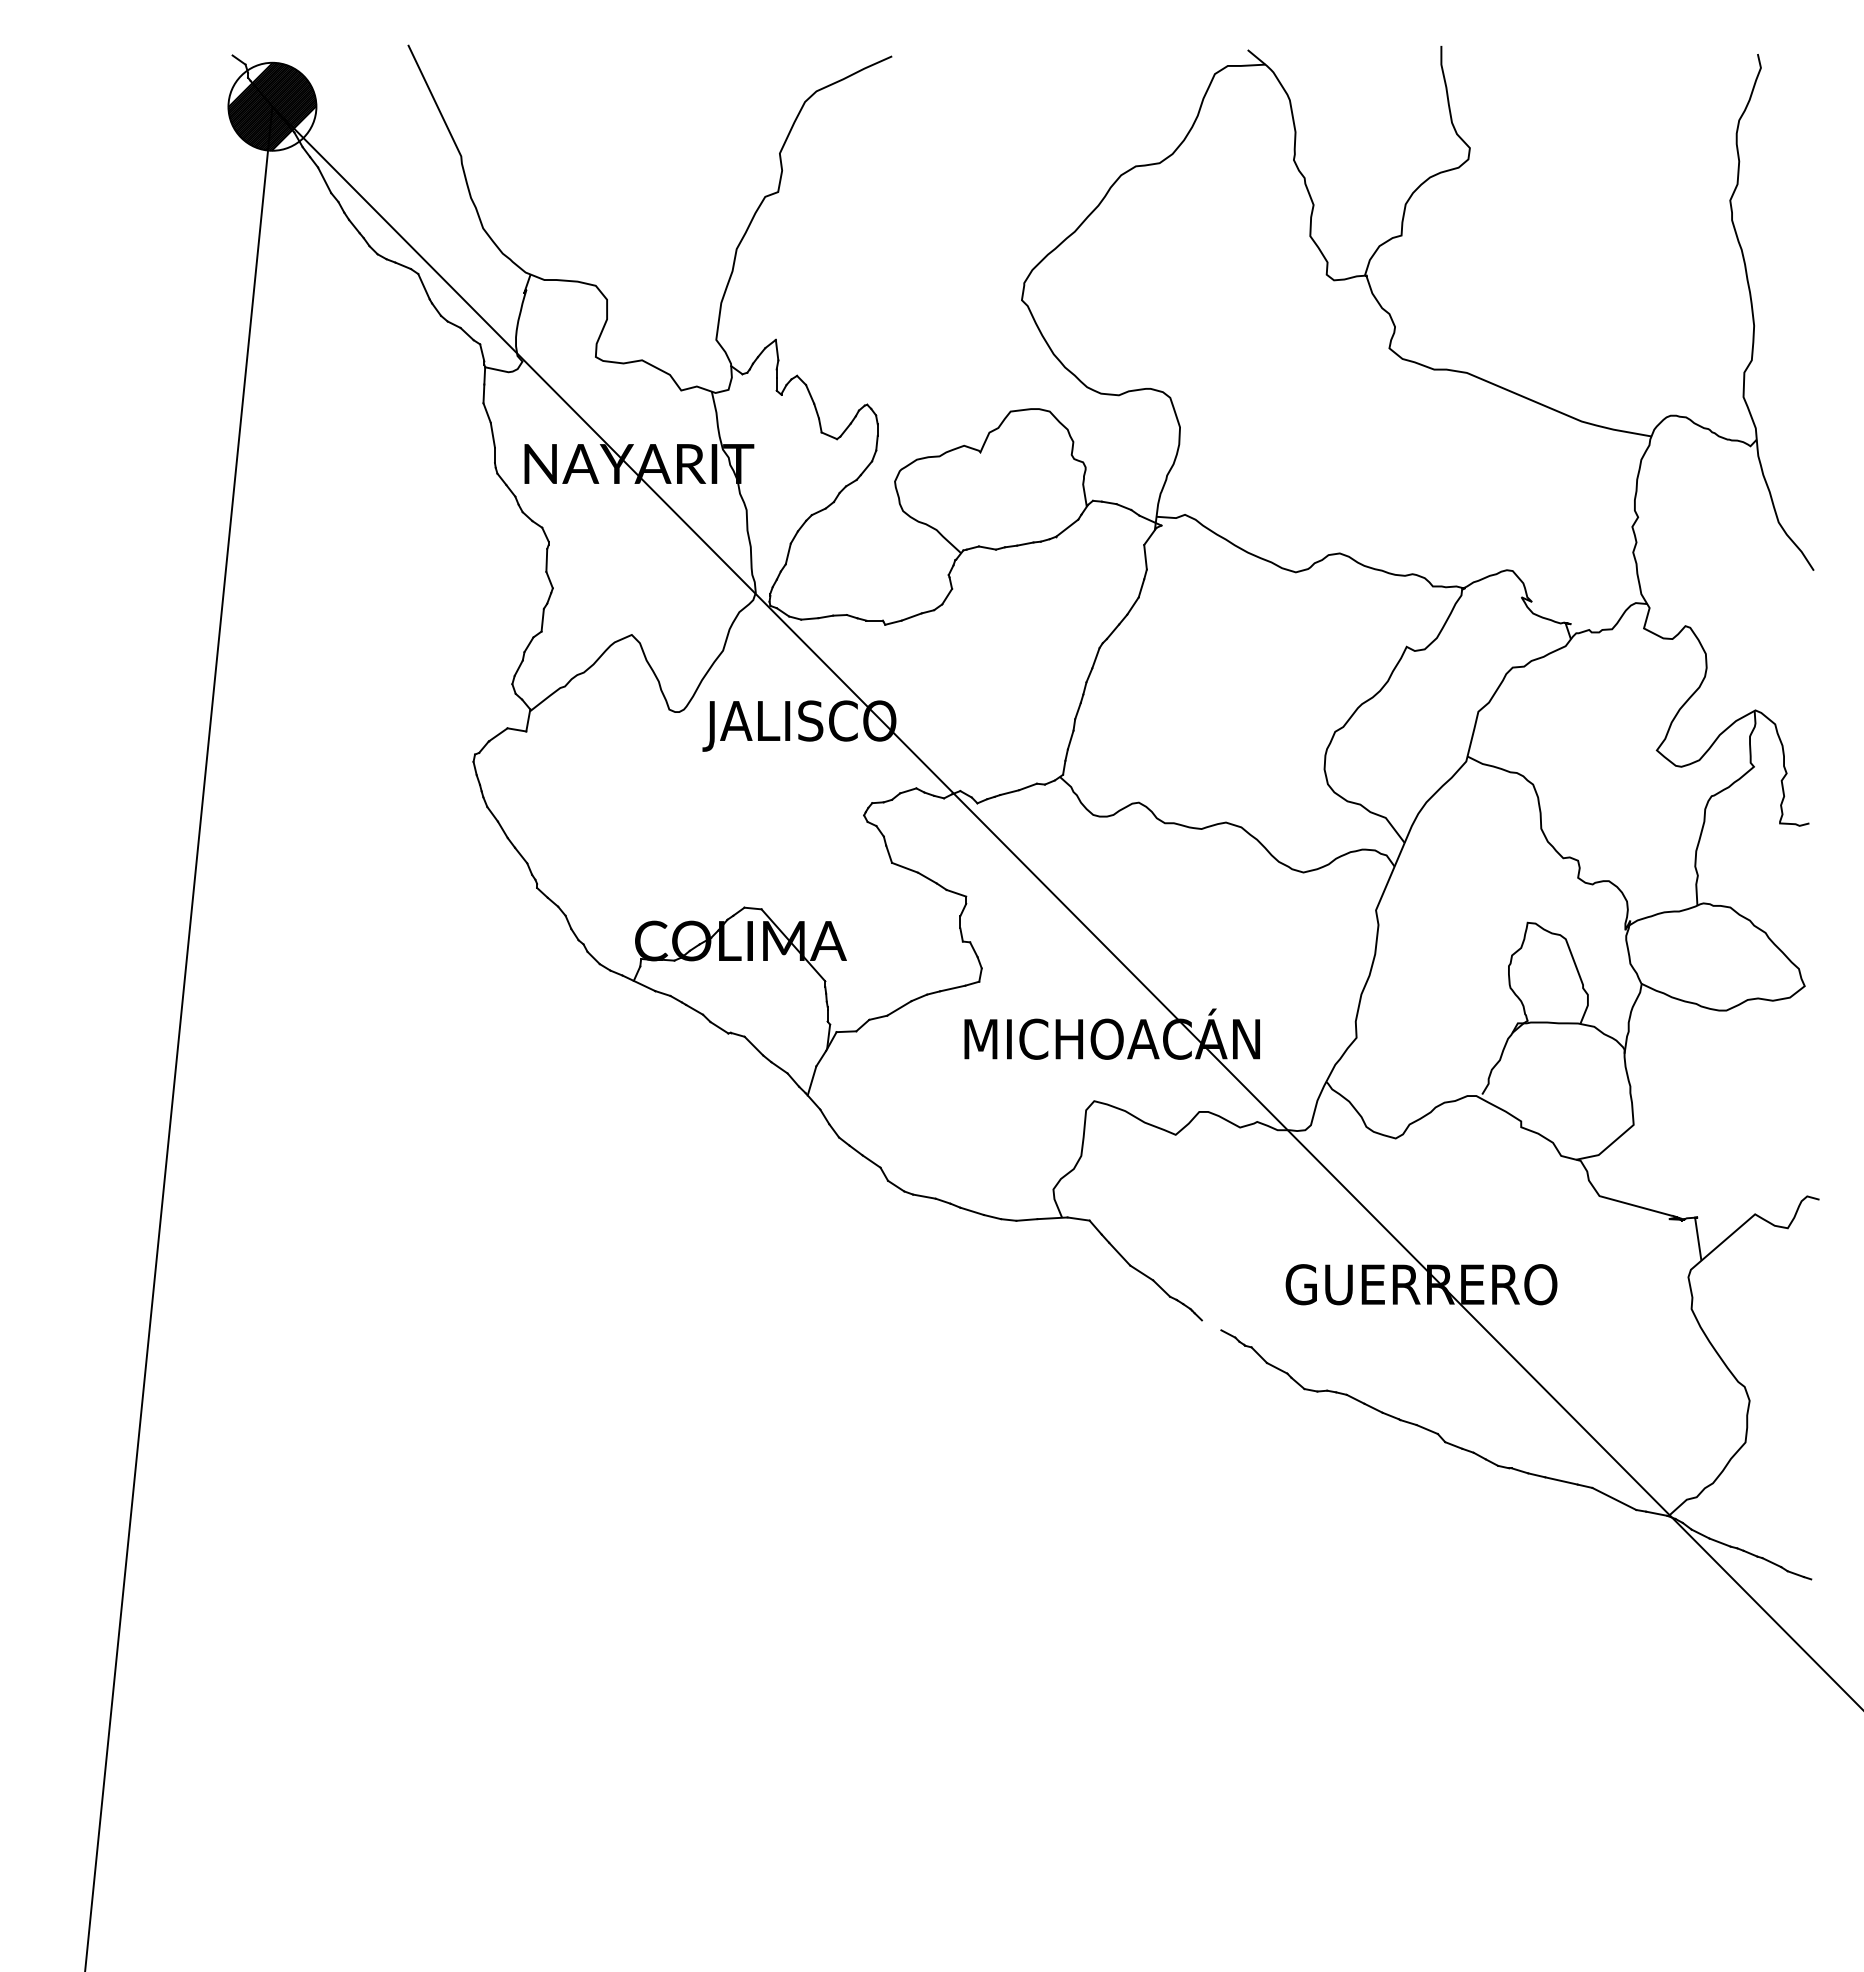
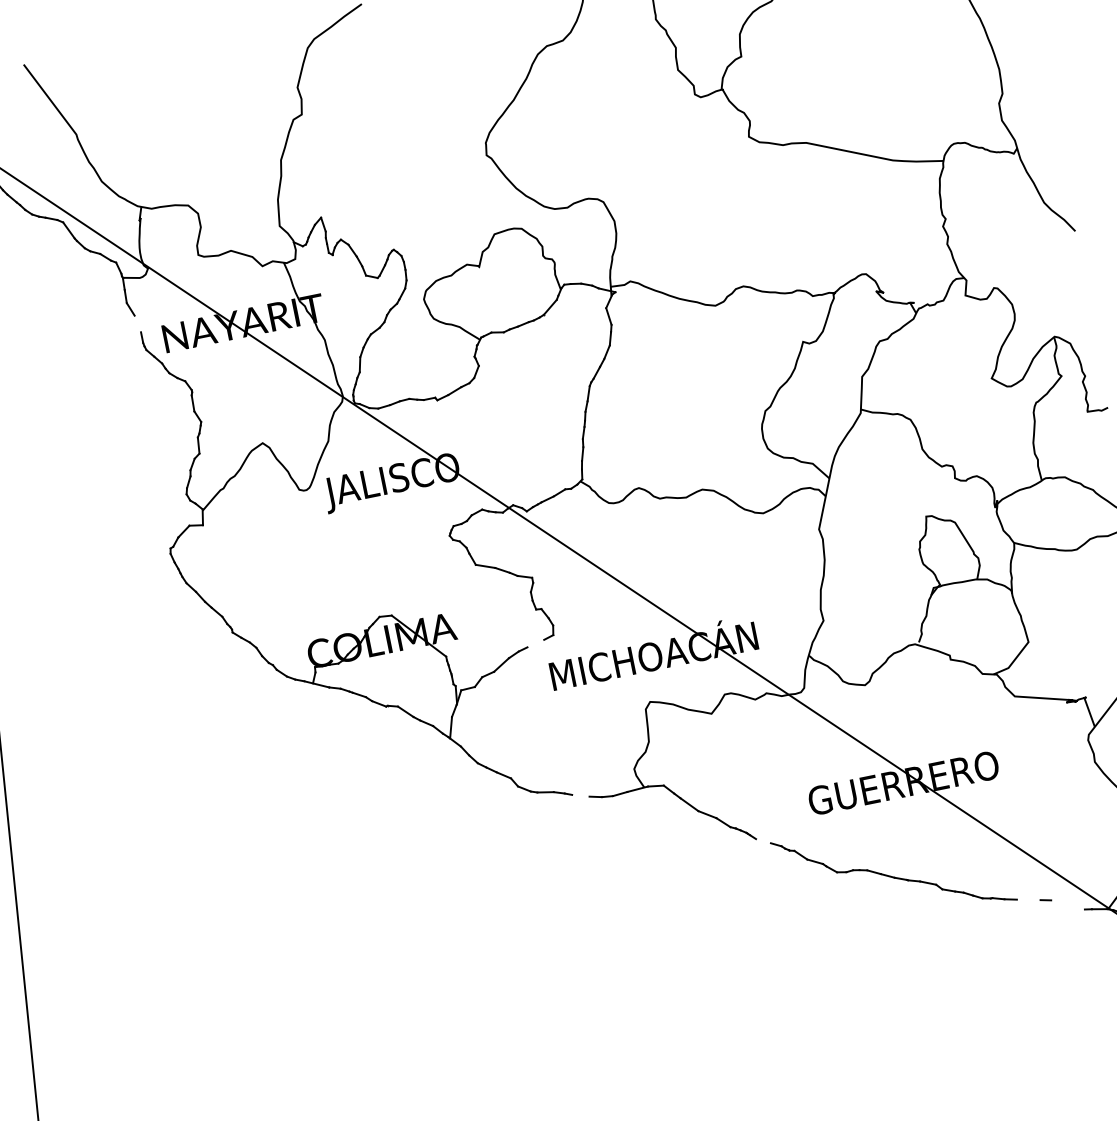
line: (492, 434) -> (137, 323), removed
line: (952, 988) -> (535, 643), removed
line: (971, 1211) -> (580, 795), removed
line: (1561, 1480) -> (1028, 899), removed
line: (1614, 1498) -> (1068, 904), removed

